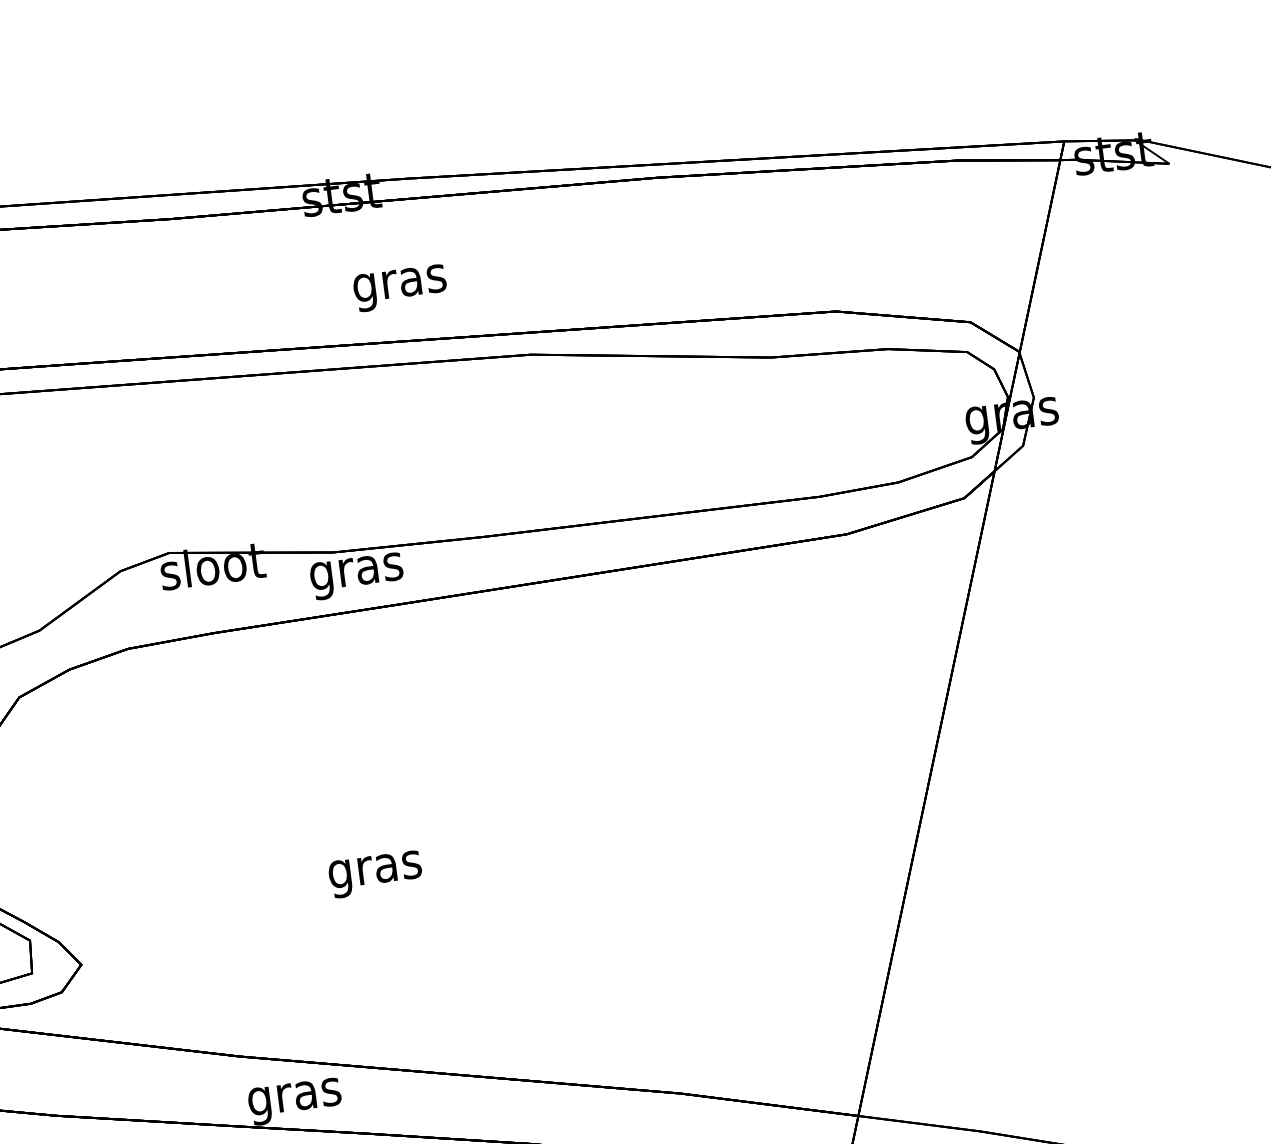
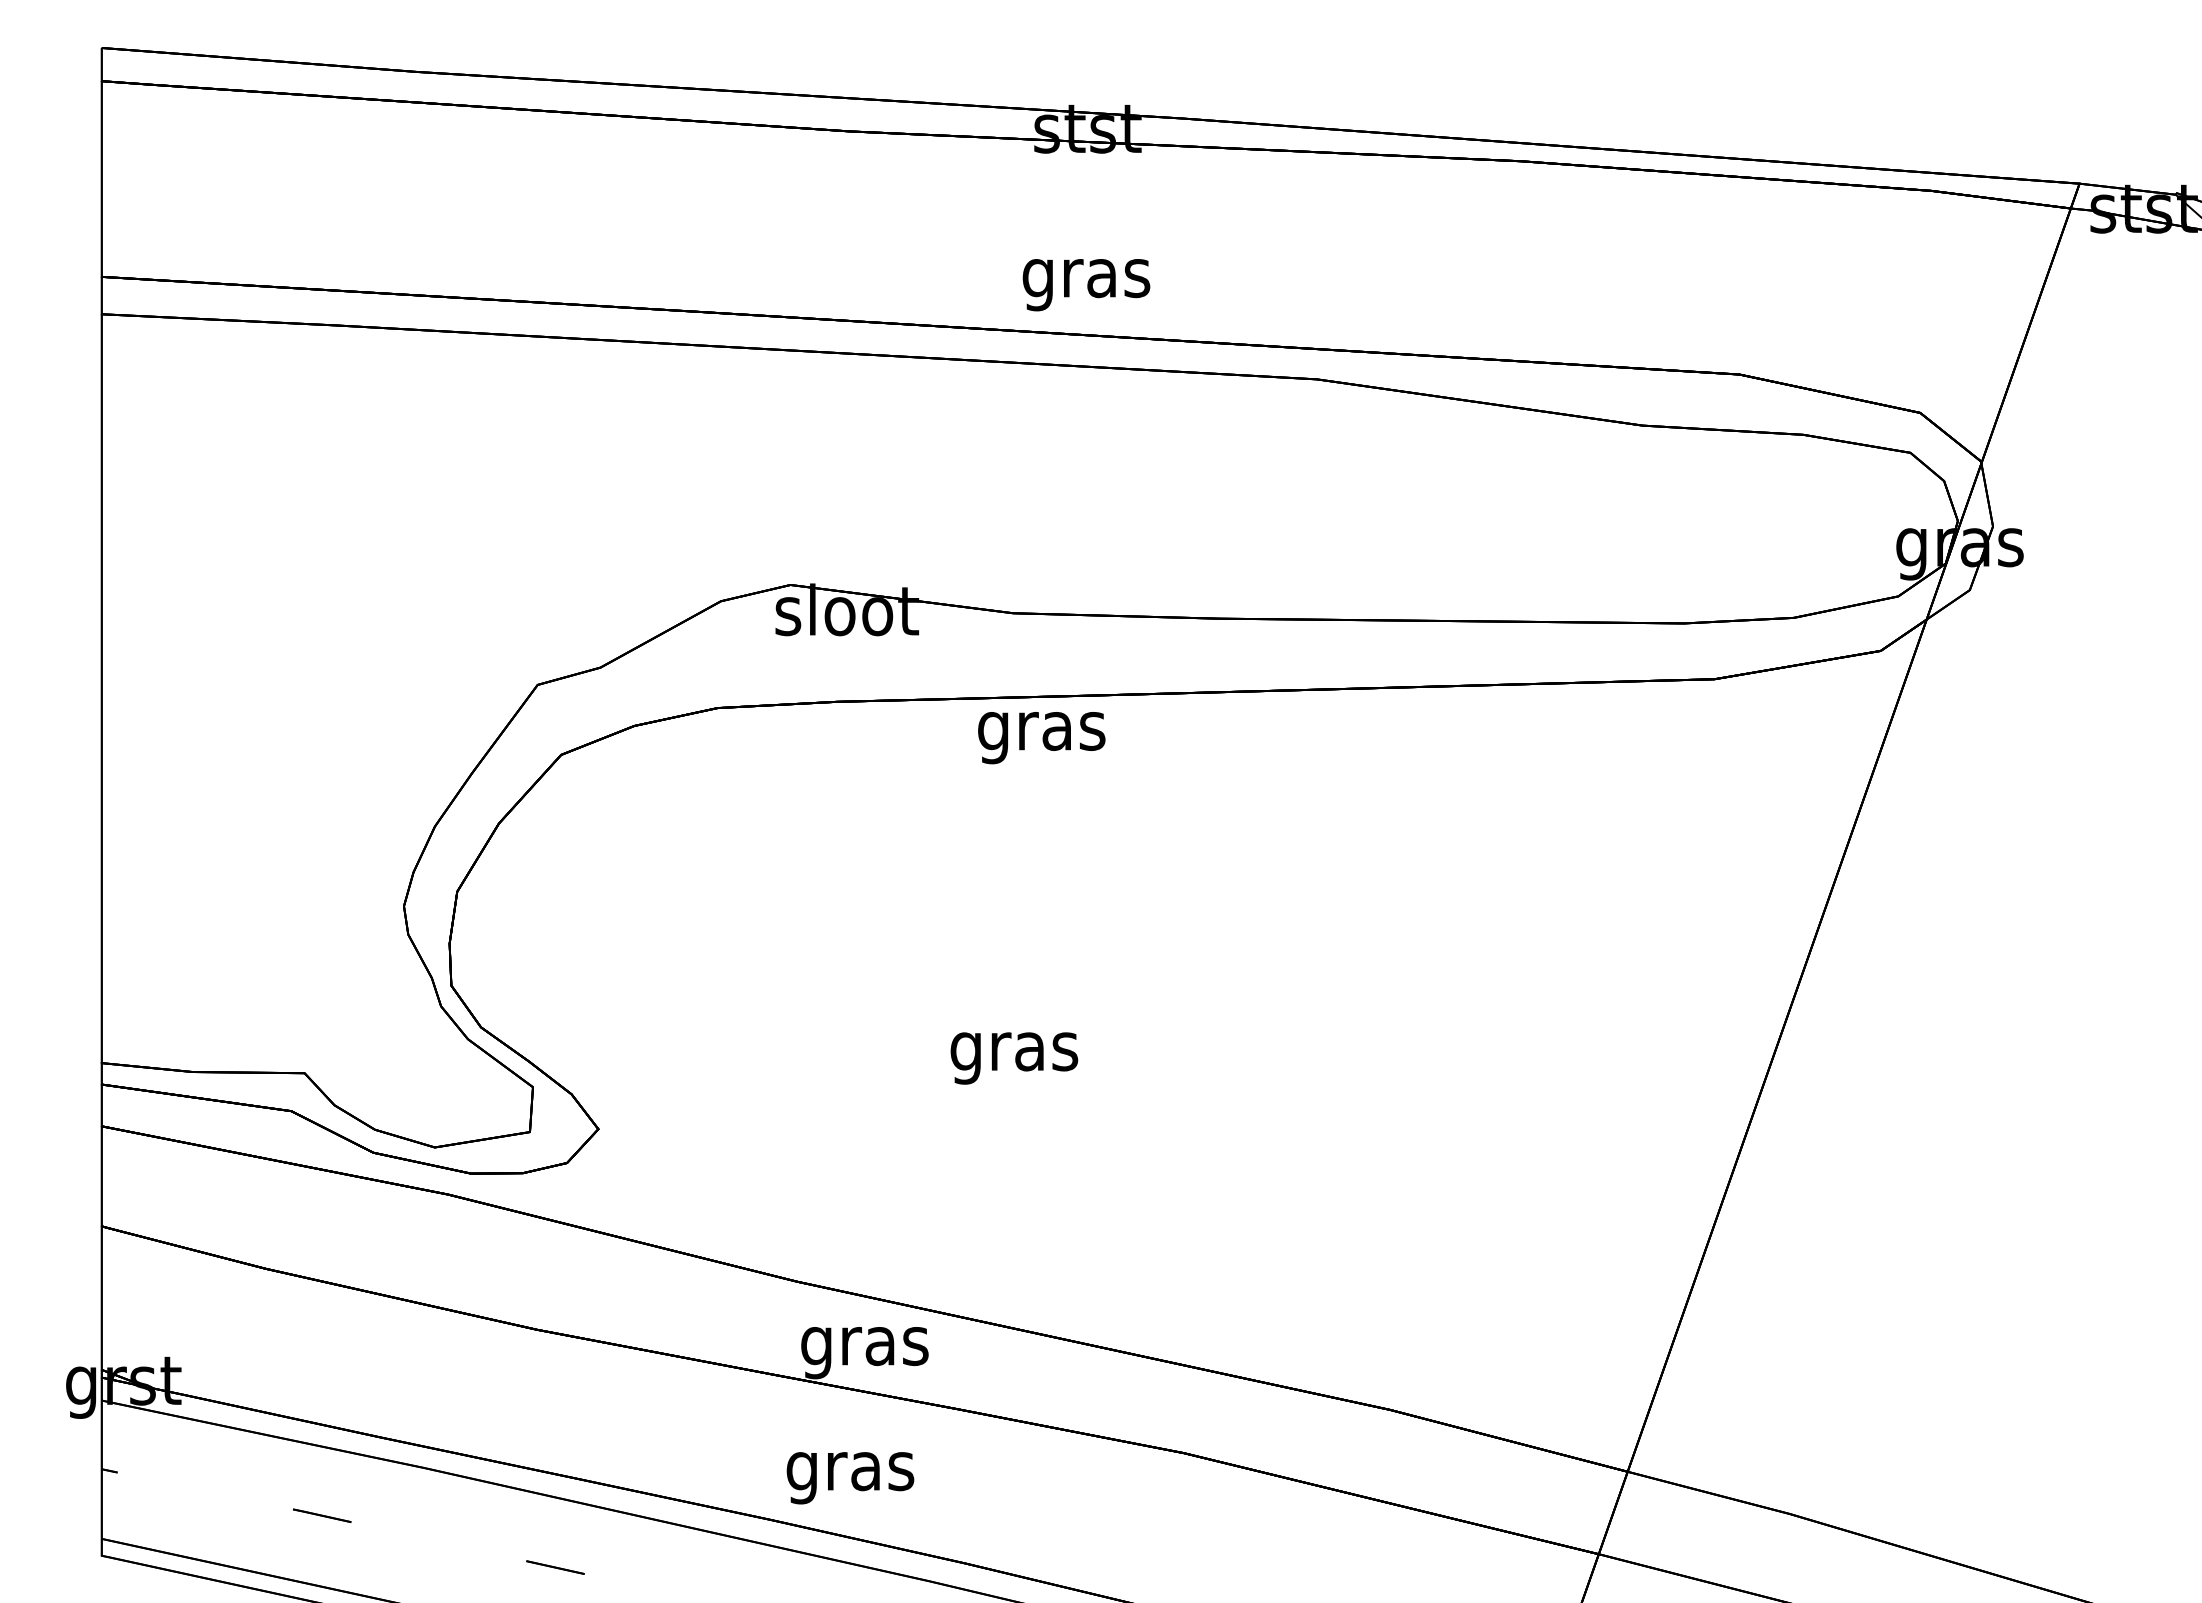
text: (400, 288) -> (1086, 285), moved
text: (356, 576) -> (1041, 738), moved

